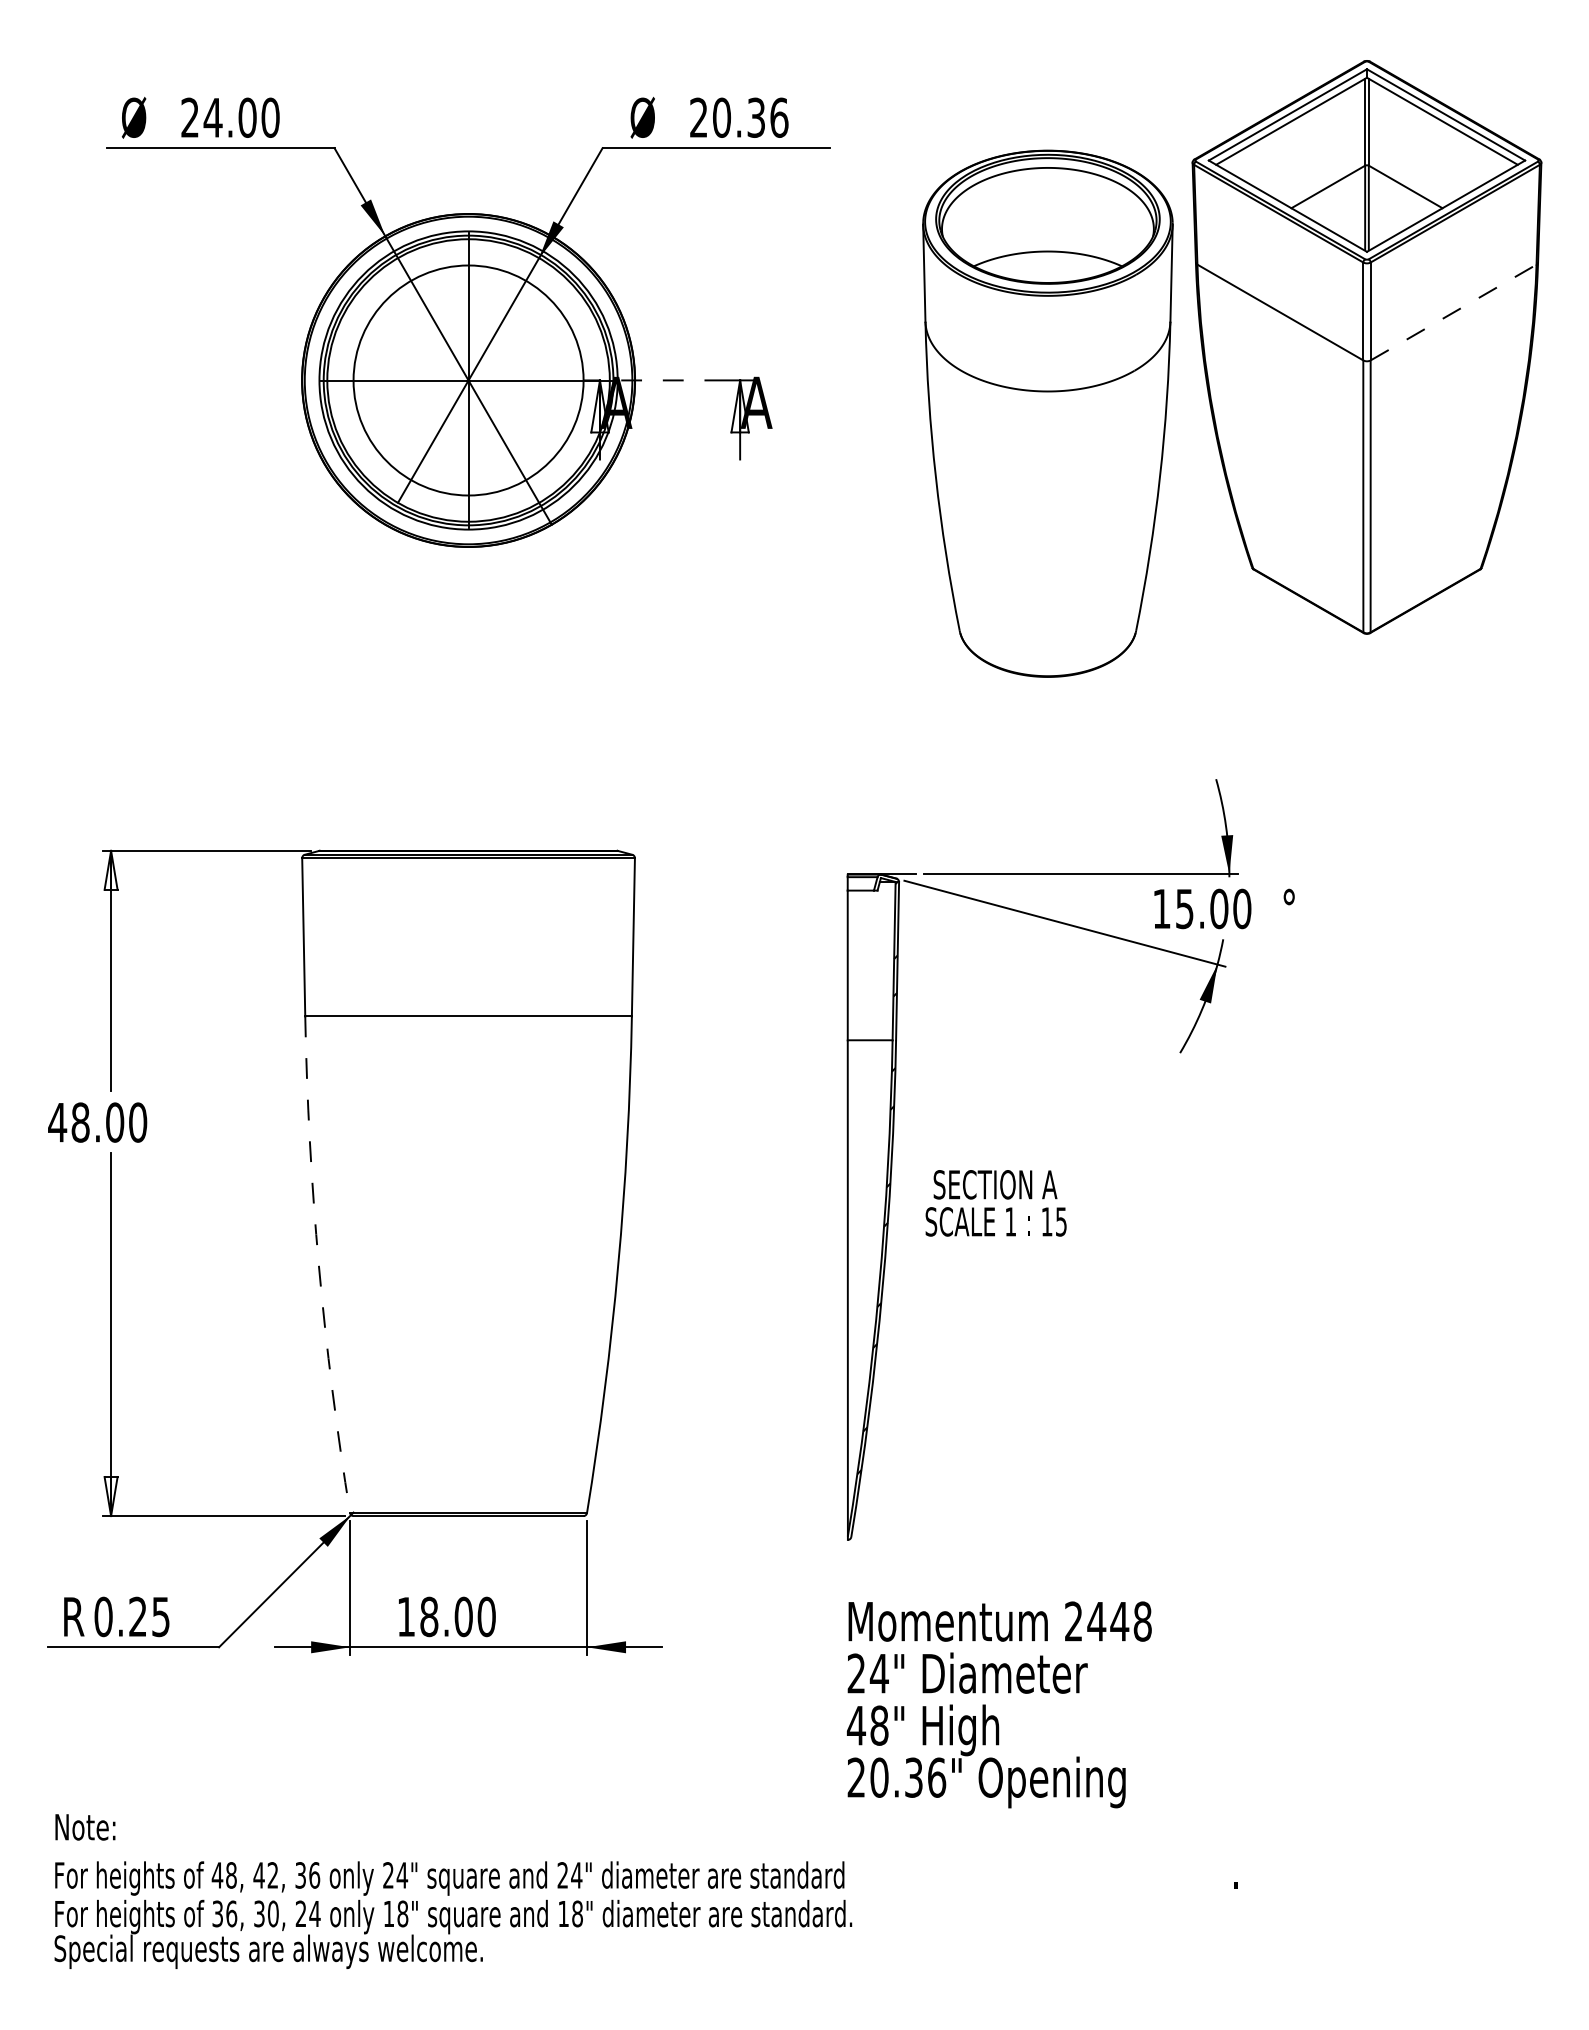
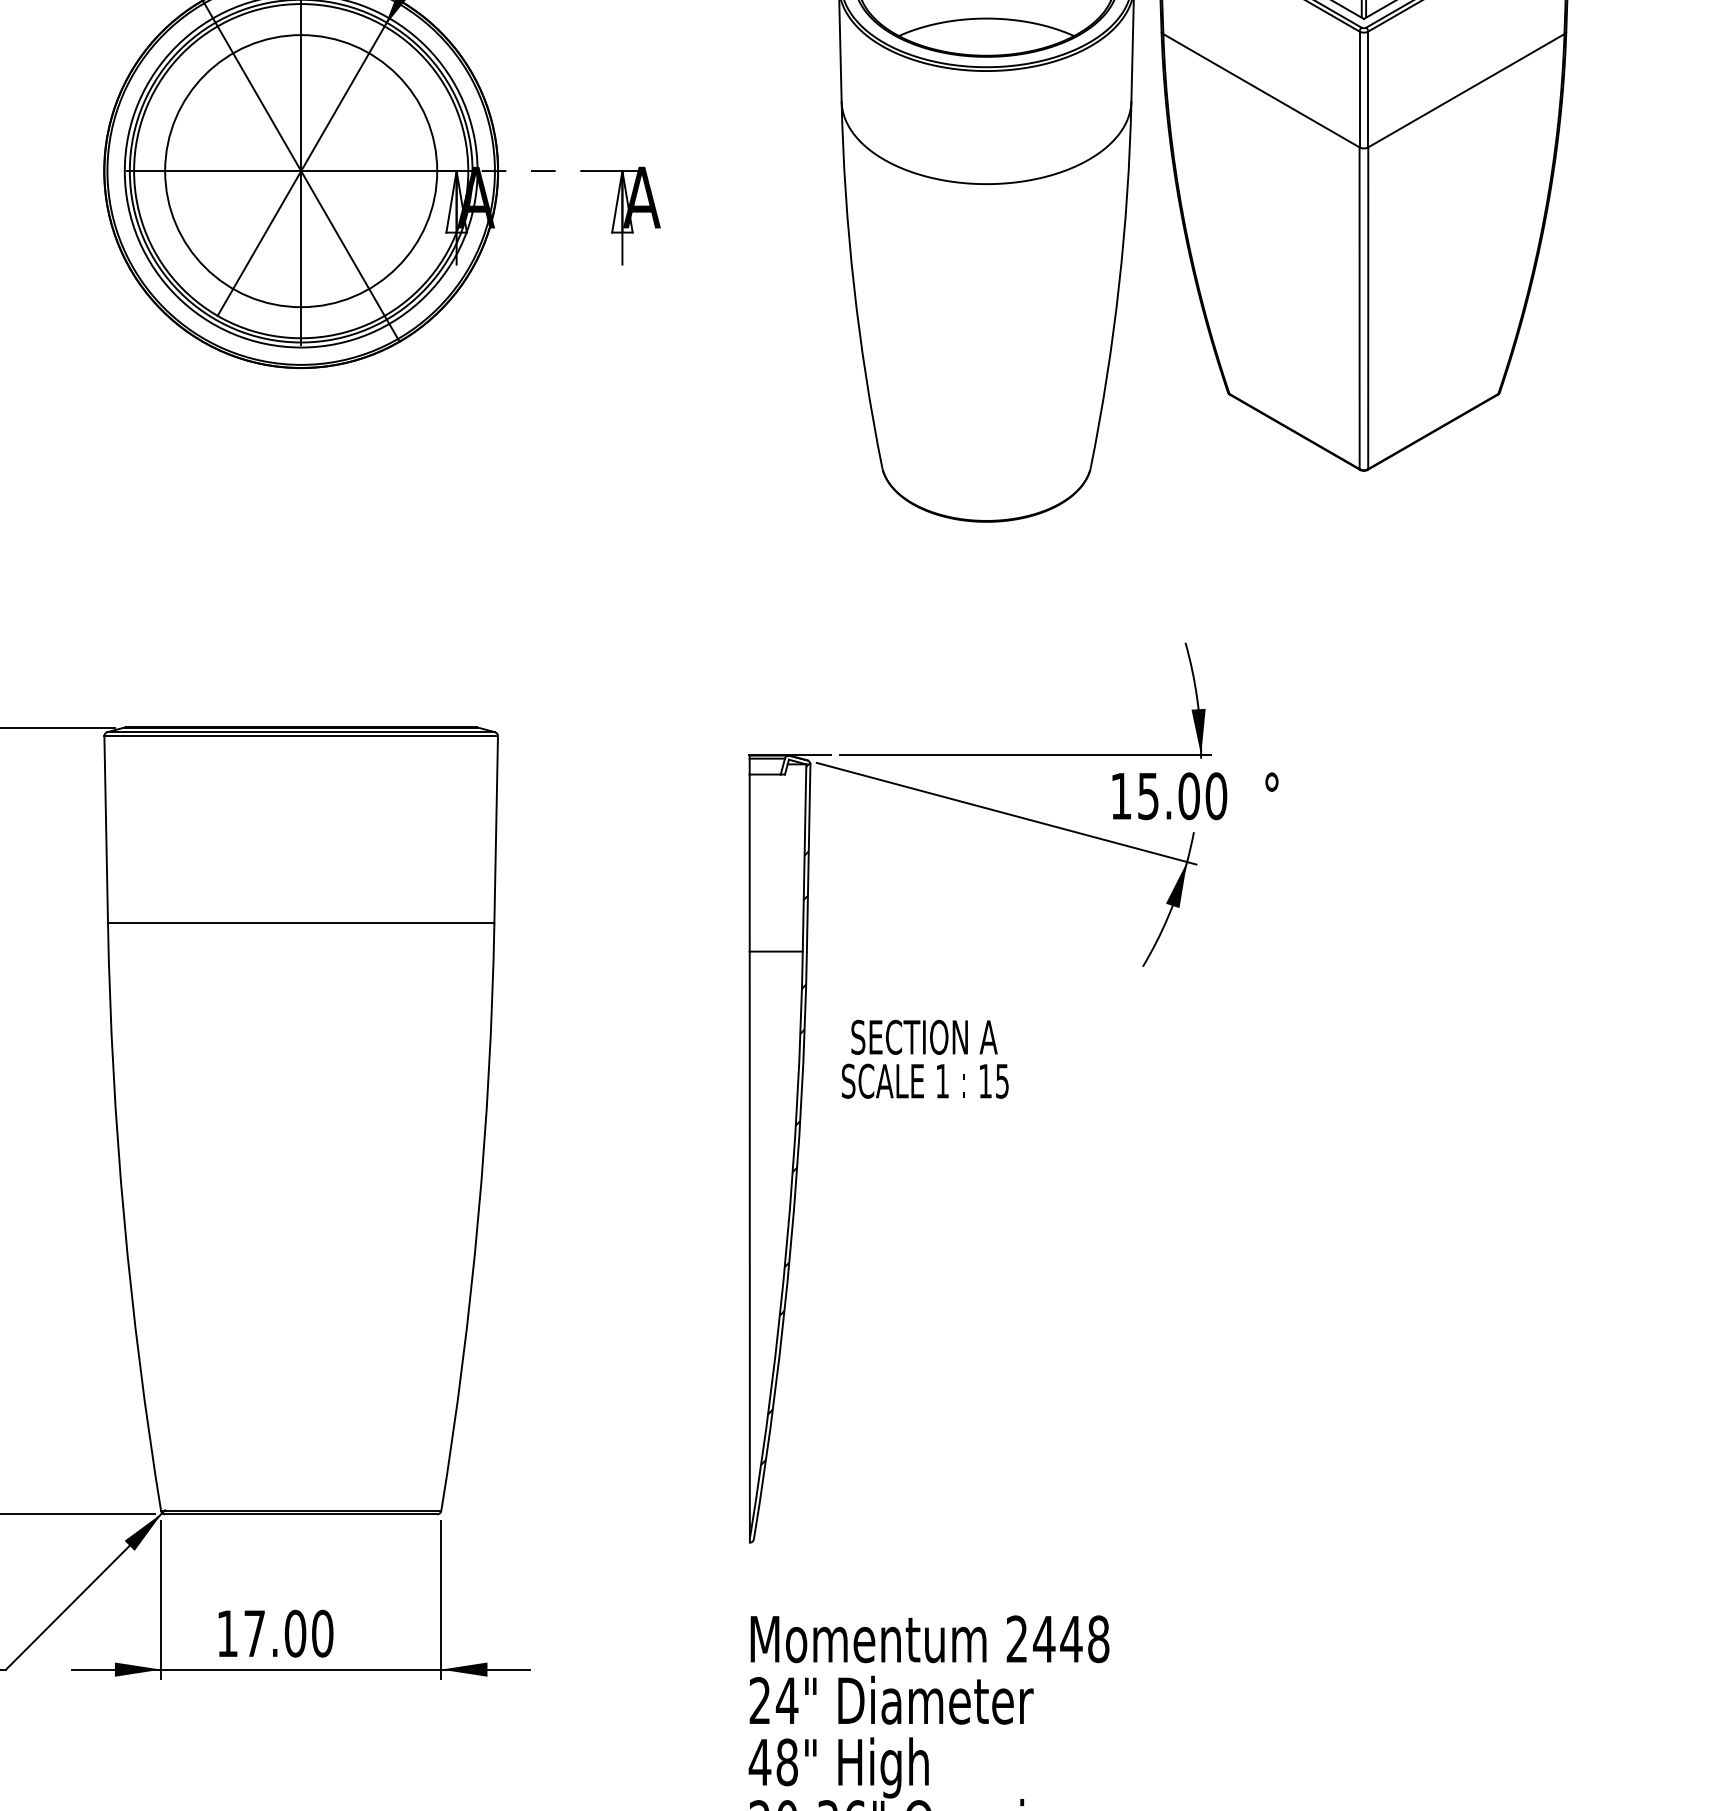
line: (1453, 312) -> (1466, 90), dashed -> solid
text: (995, 1203) -> (924, 1059), moved
arc: (318, 1265) -> (123, 1218), dashed -> solid
text: (429, 1616) -> (254, 1633), 18.00 -> 17.00

